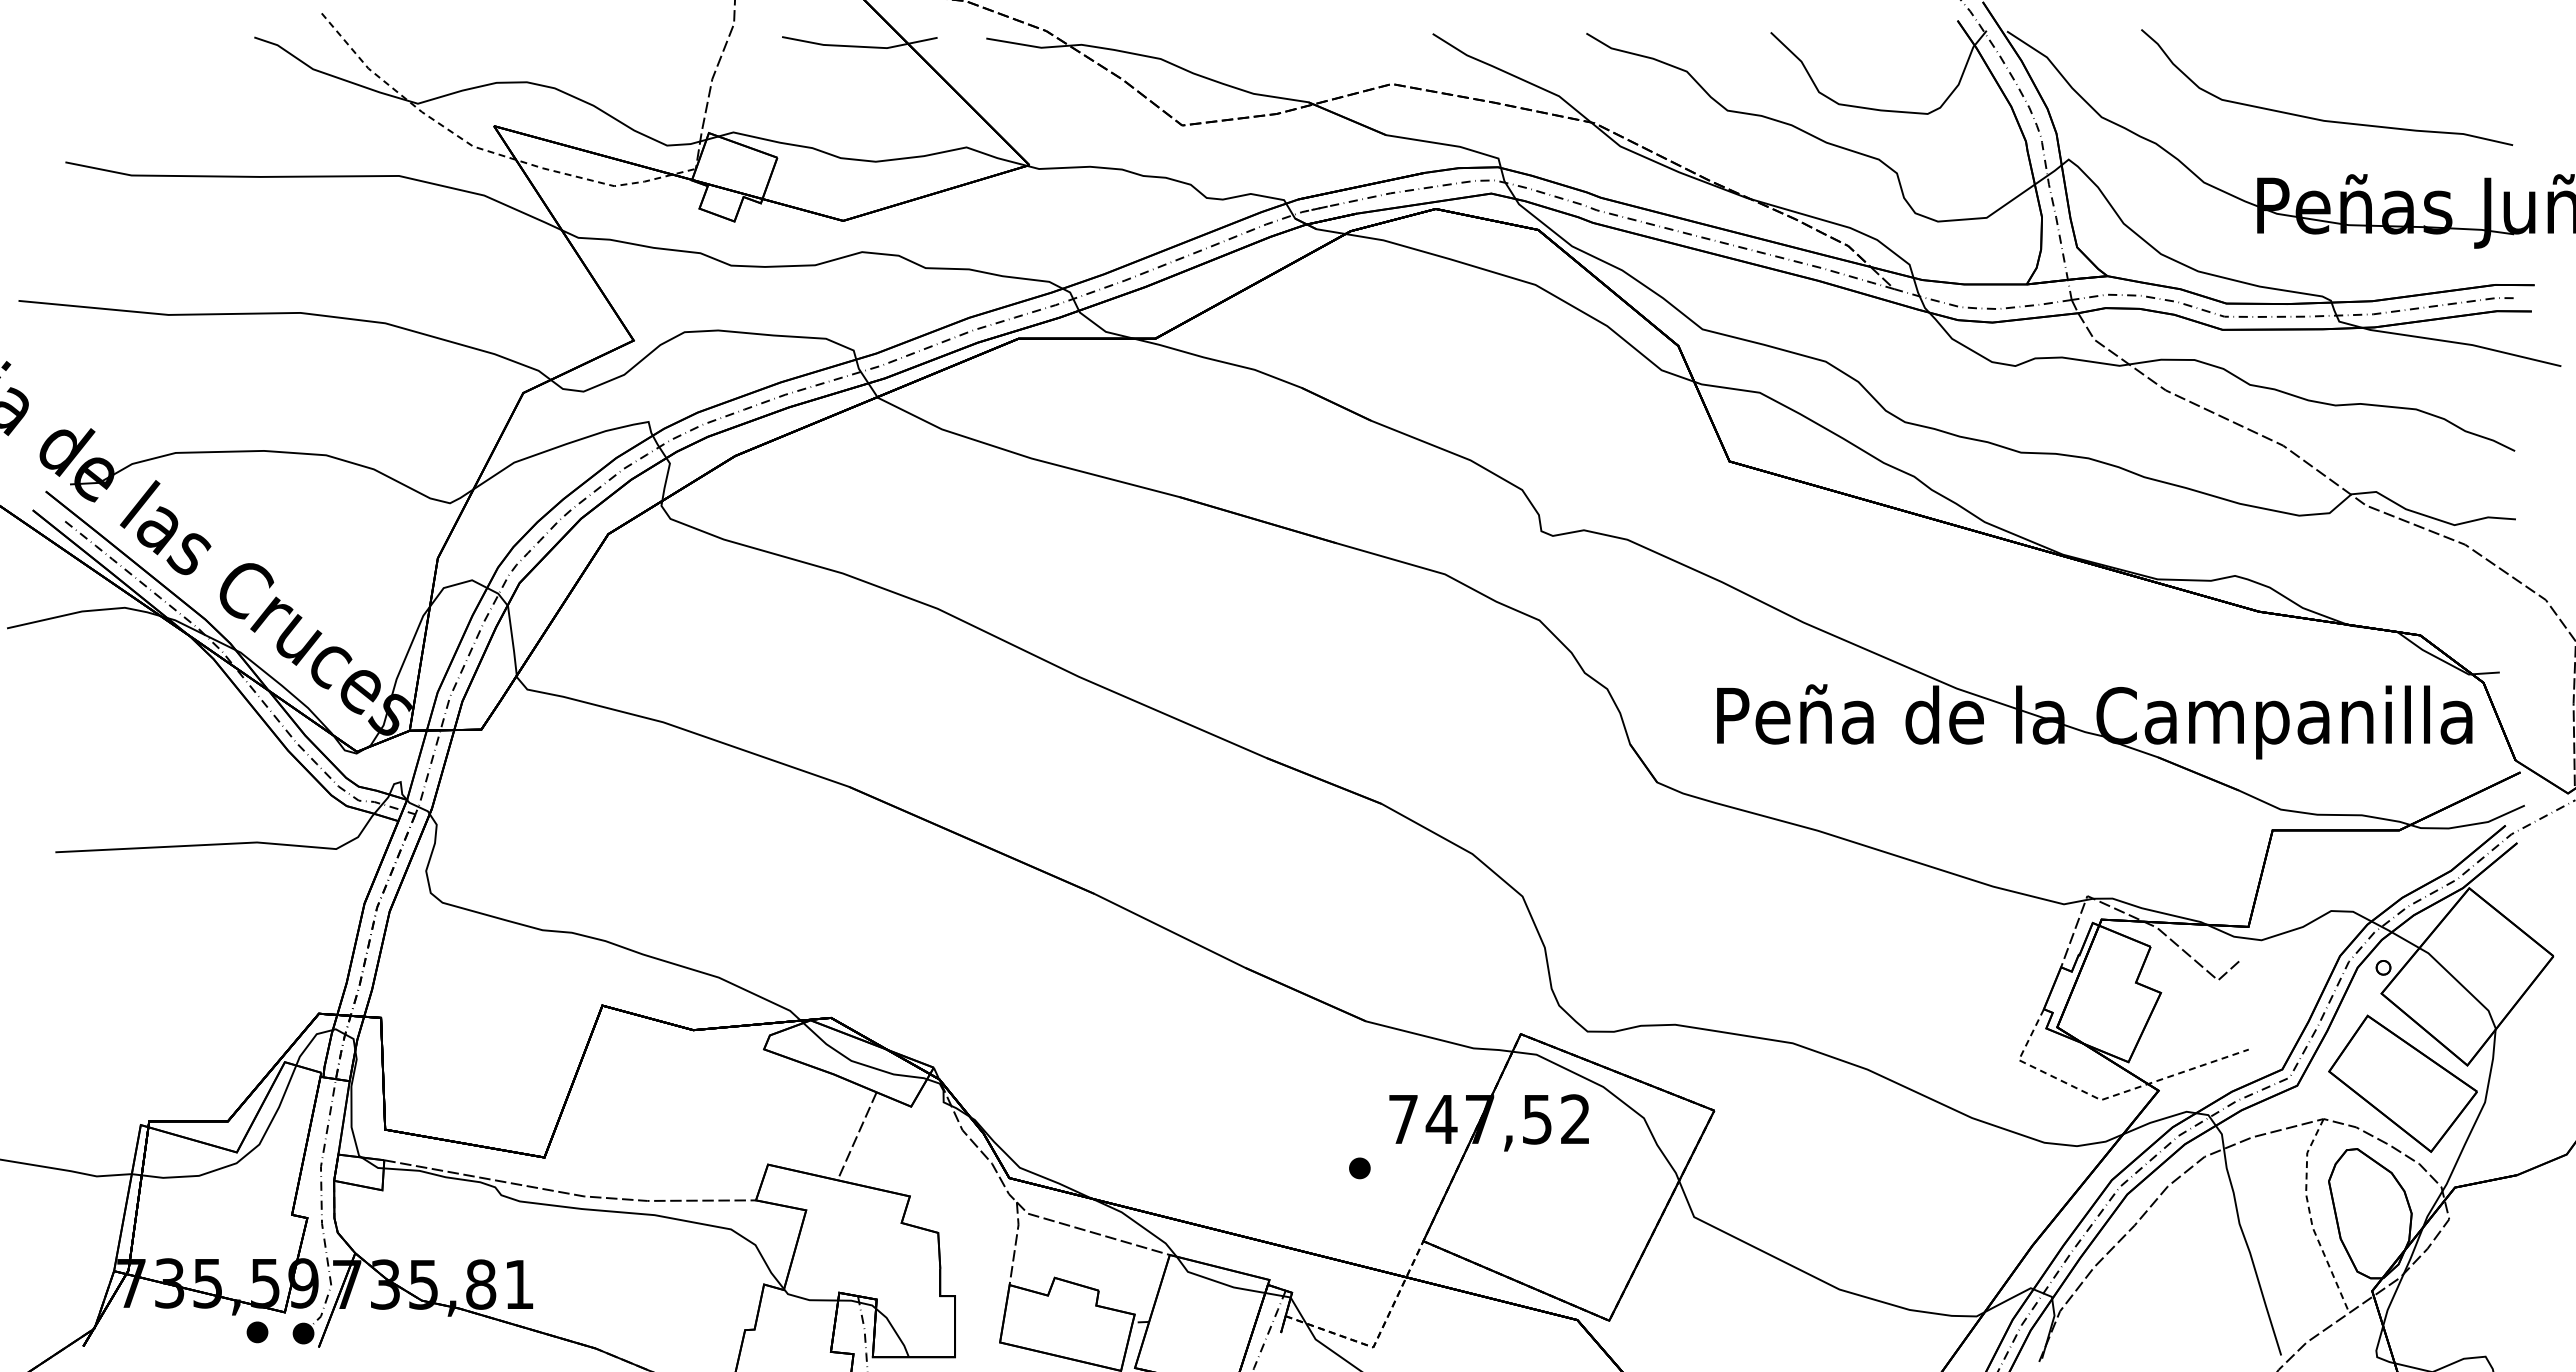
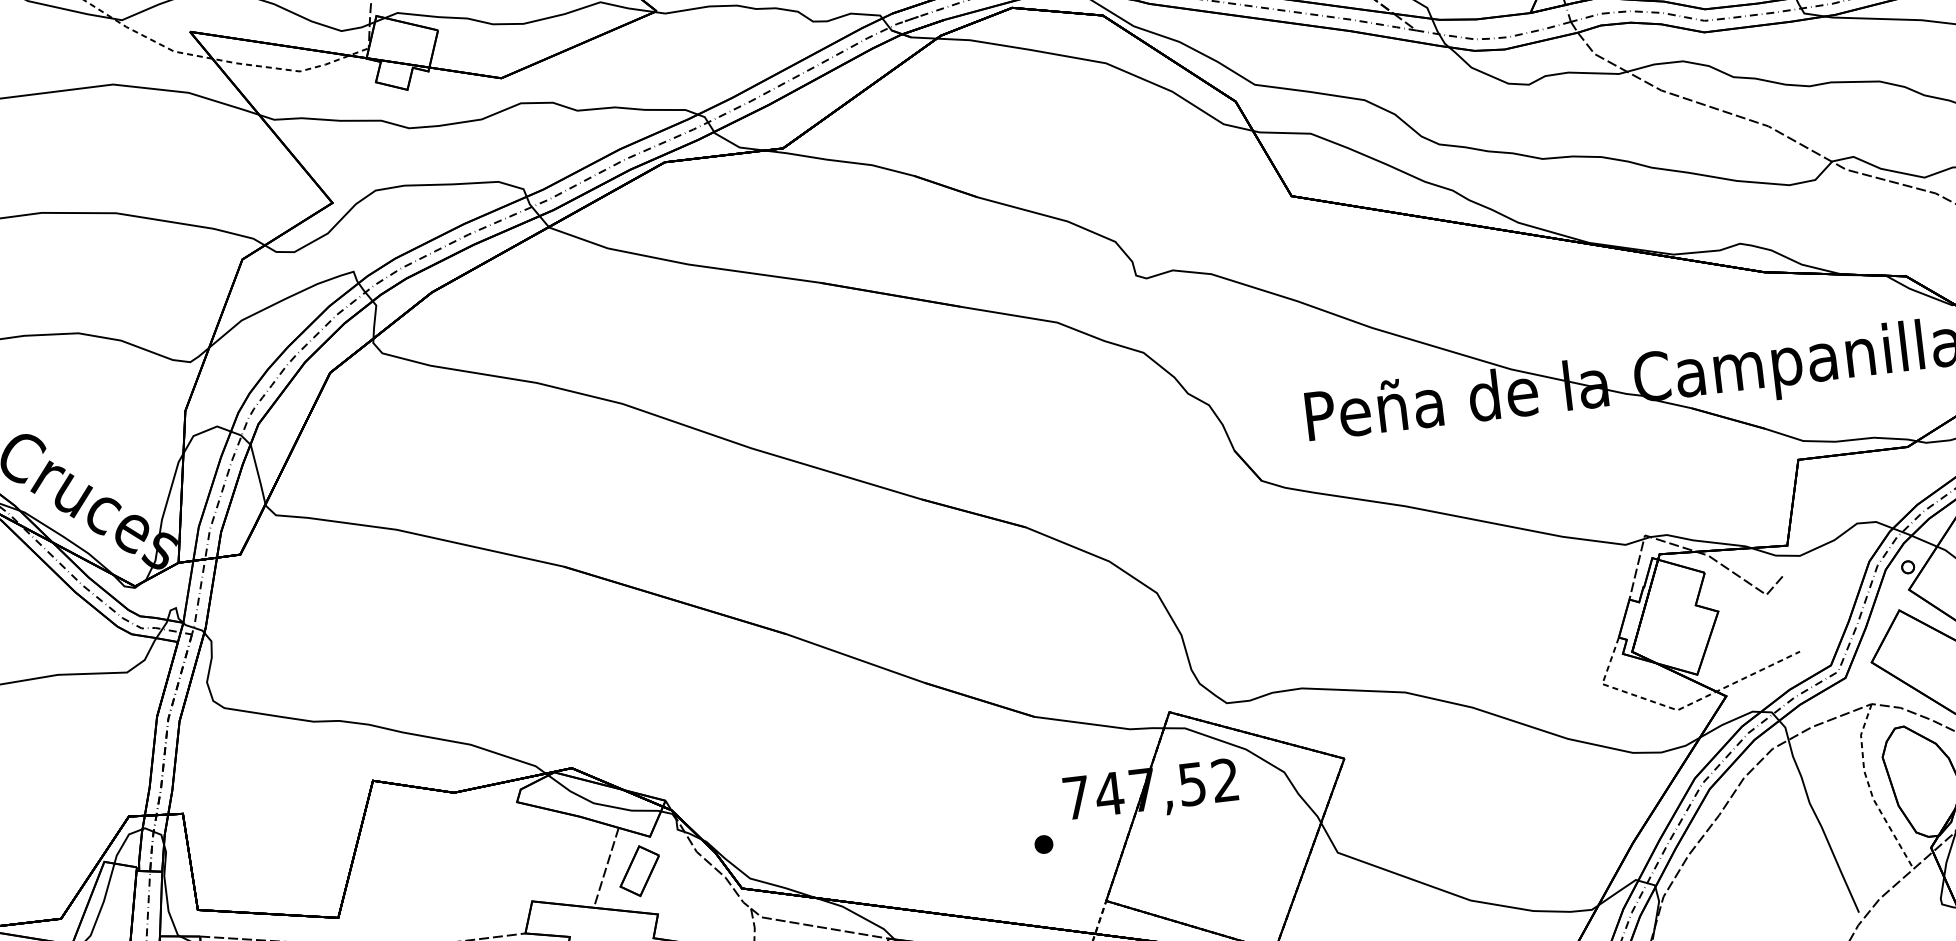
part: (894, 1144) -> (639, 871), added

